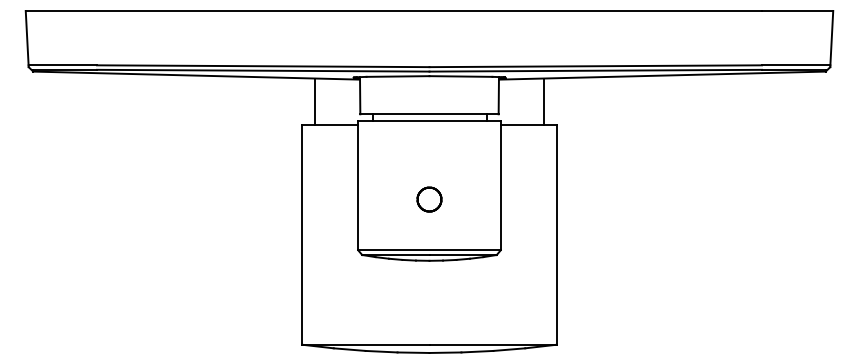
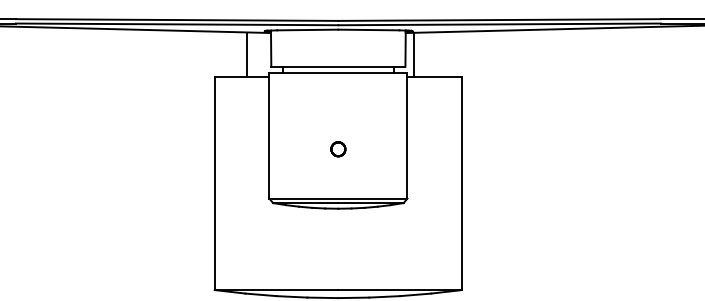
line: (315, 101) -> (247, 54), moved
line: (543, 101) -> (414, 54), moved
part: (429, 199) -> (338, 149), size x0.6

